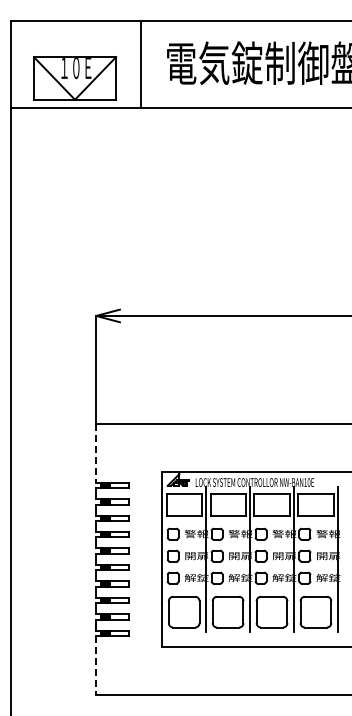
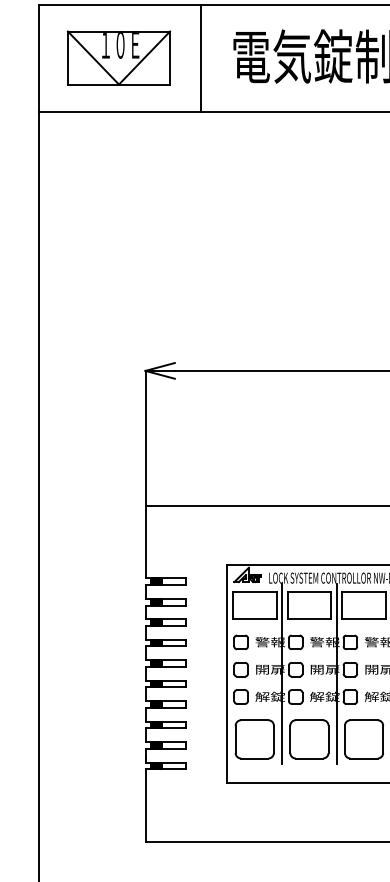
part: (75, 78) -> (119, 58), moved
line: (96, 453) -> (145, 542), dashed -> solid
line: (96, 665) -> (145, 805), dashed -> solid

